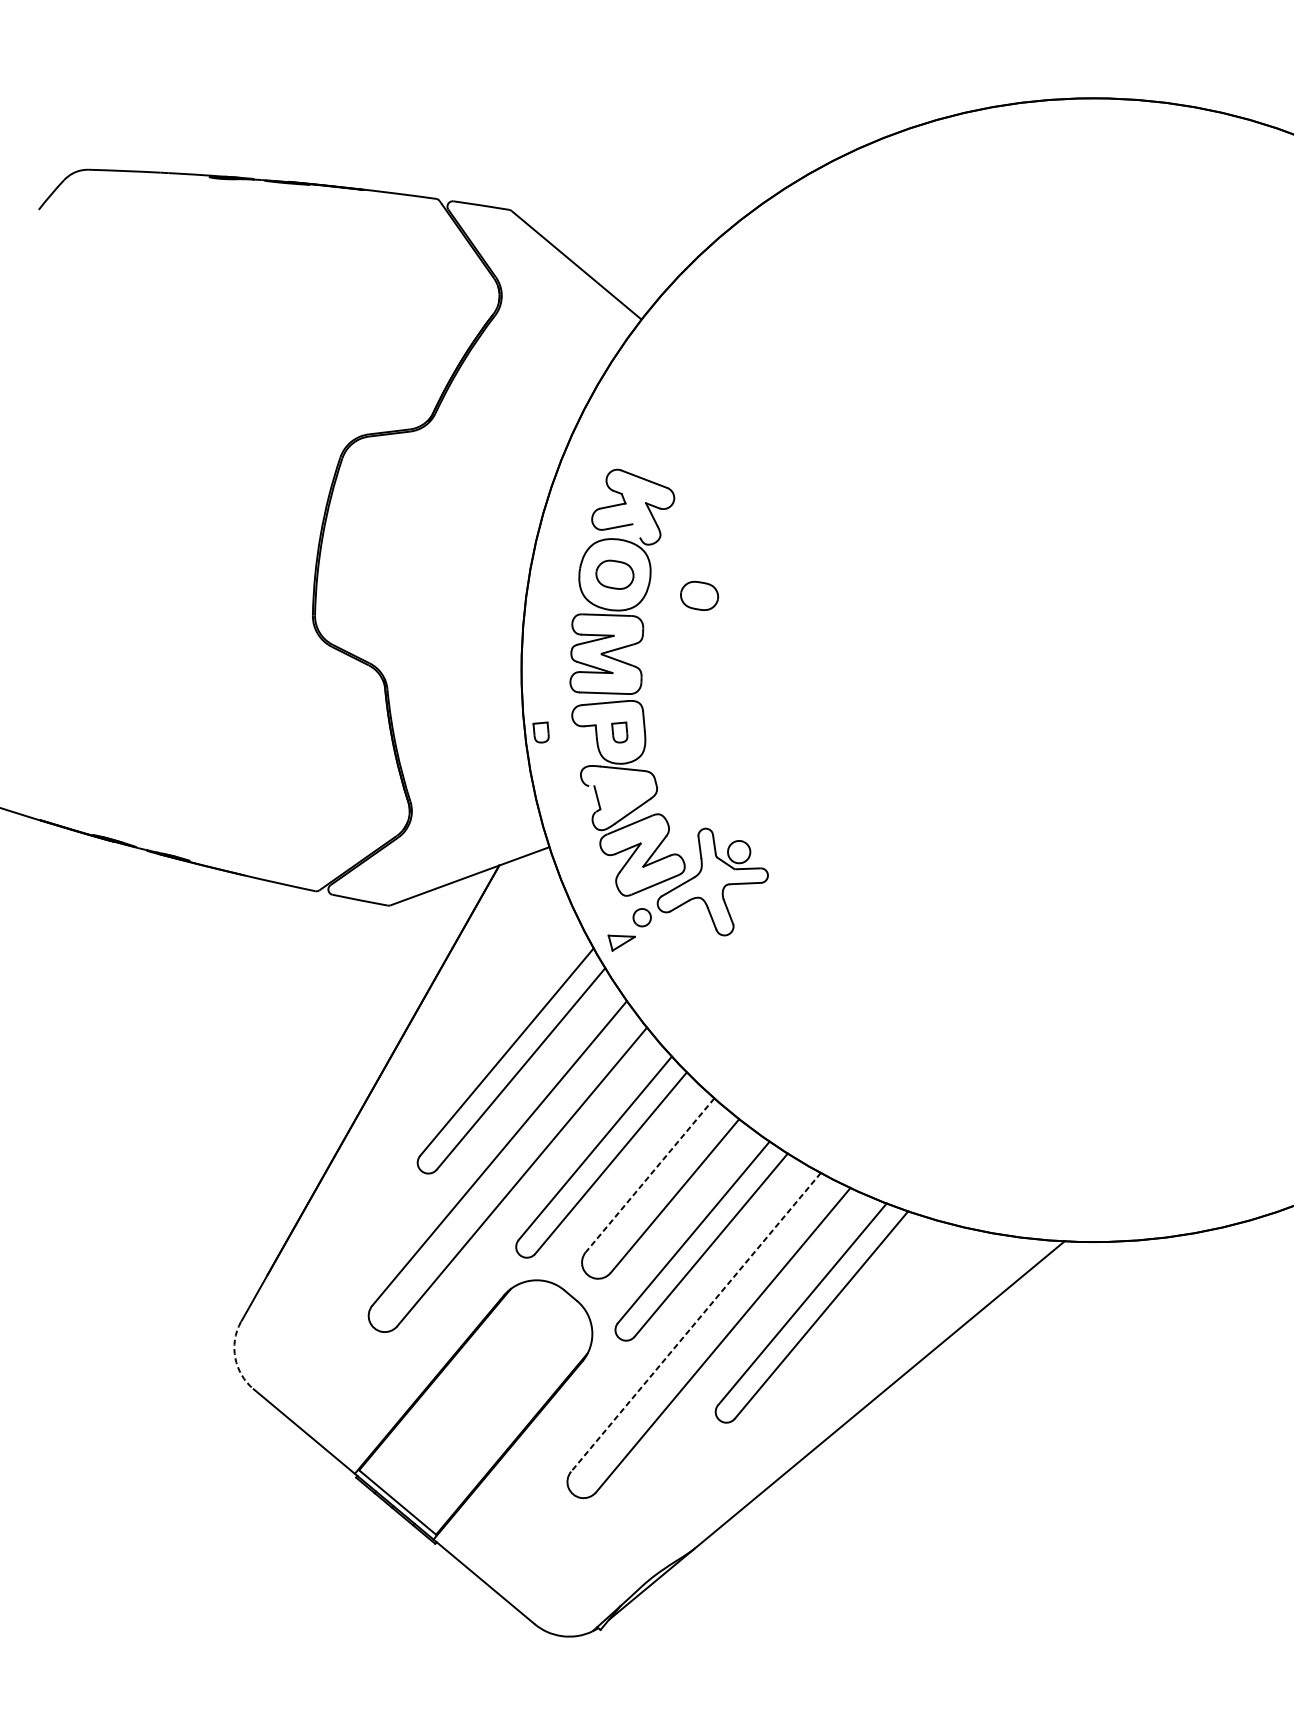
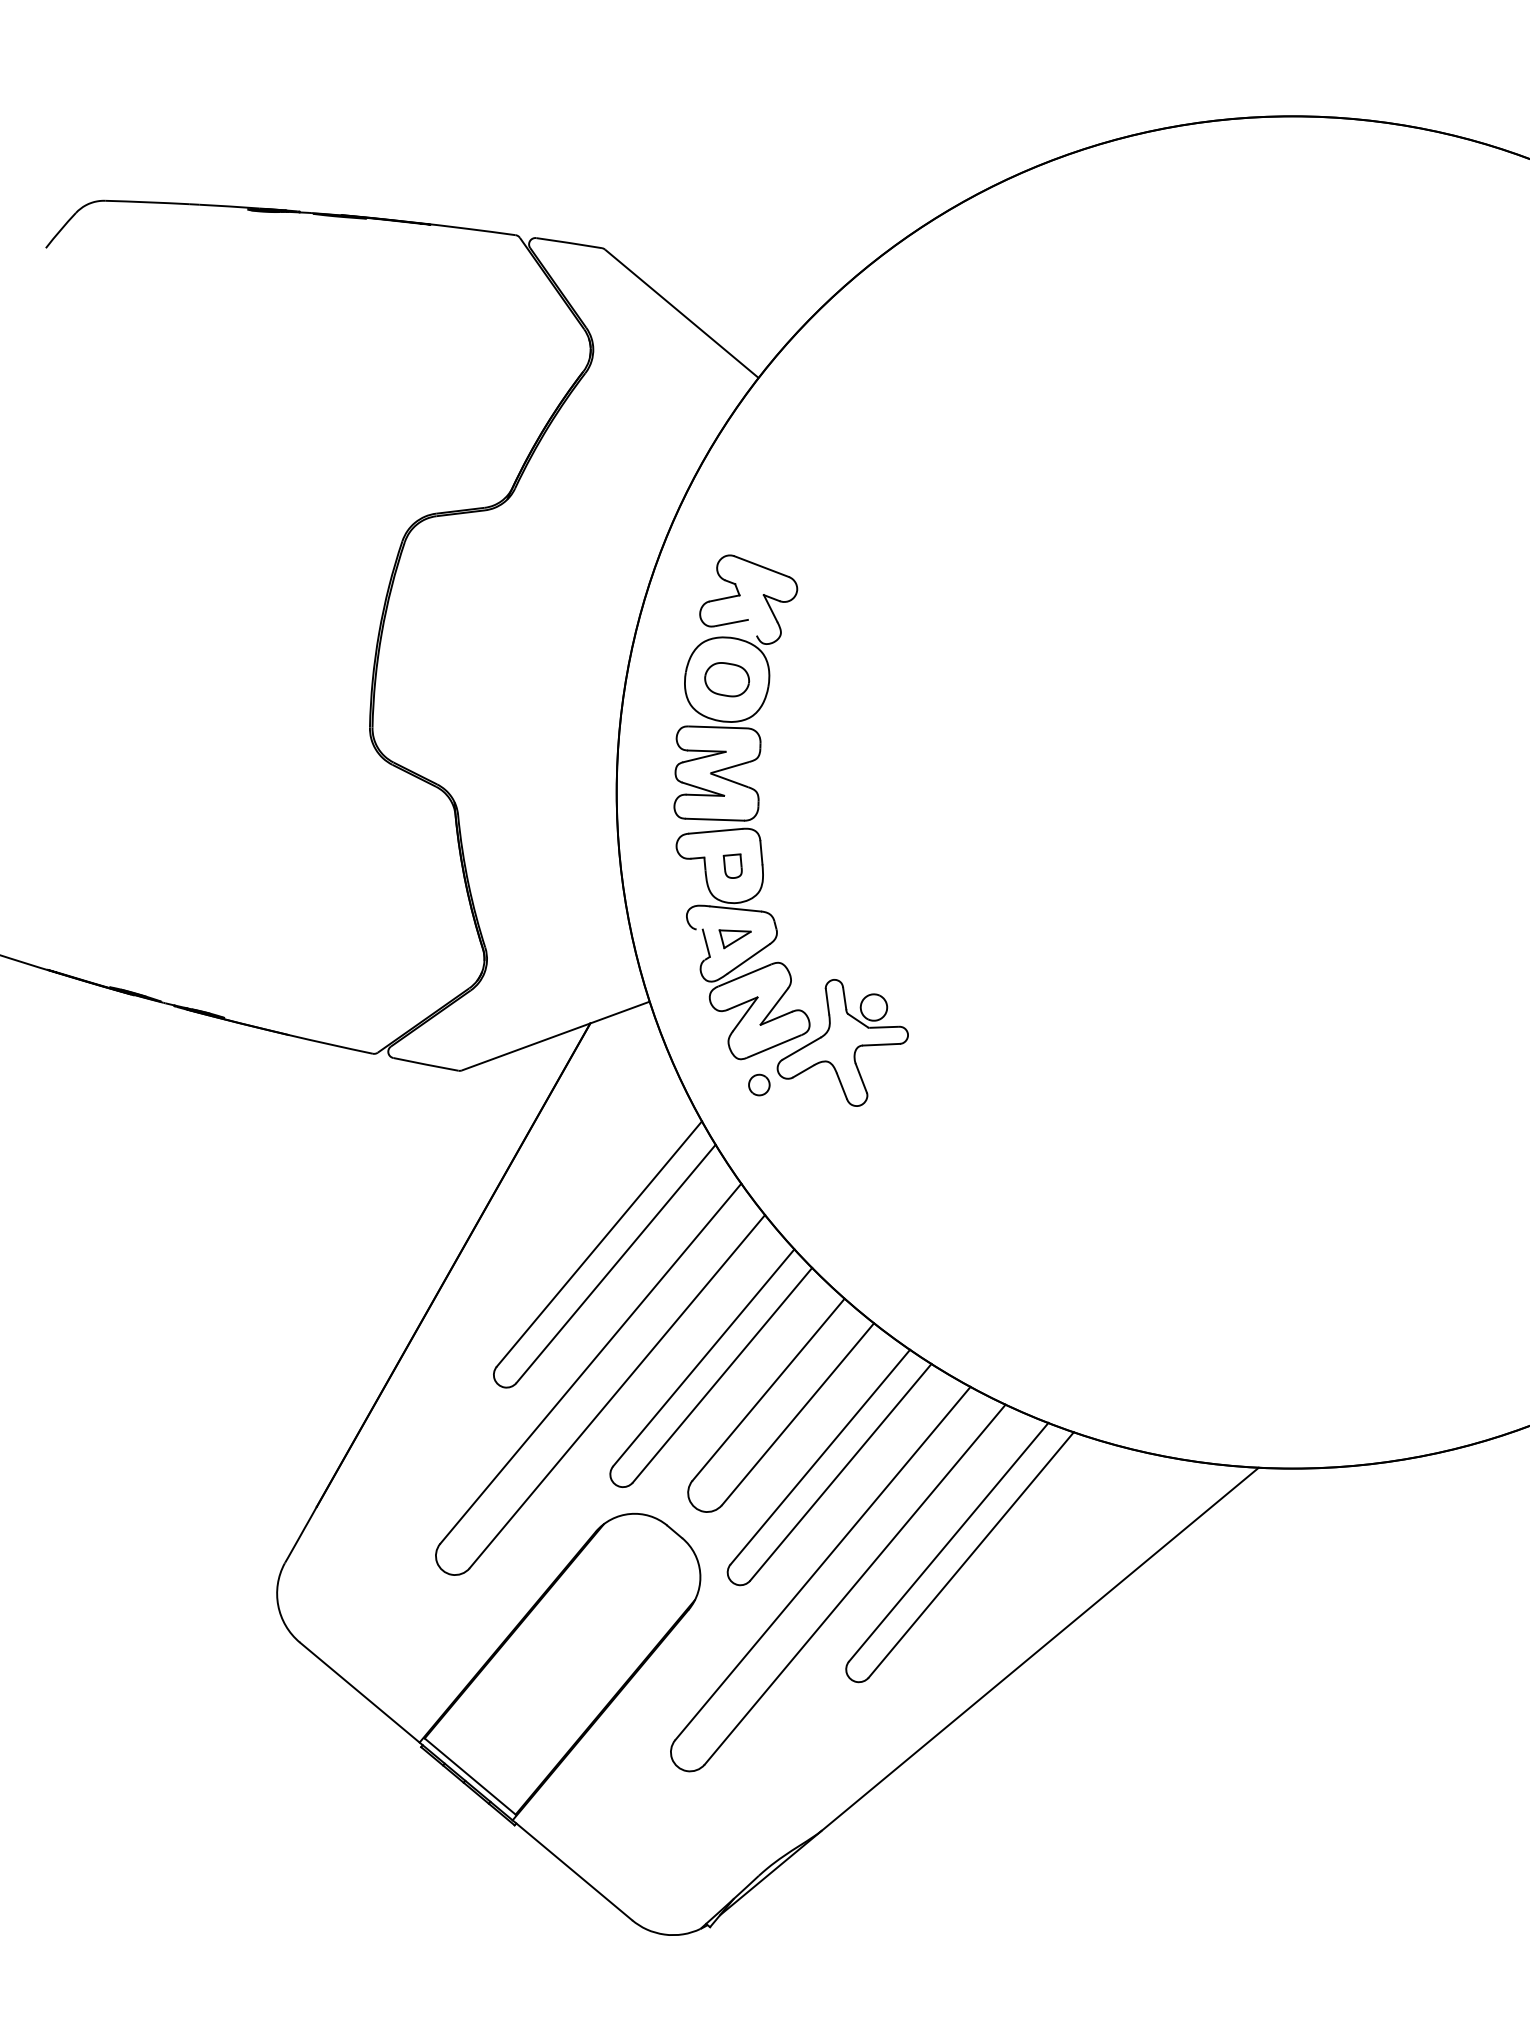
part: (699, 595) -> (827, 704), removed
part: (540, 731) -> (639, 865), removed
part: (621, 943) -> (734, 939), moved
line: (649, 1175) -> (768, 1389), dashed -> solid
line: (695, 1322) -> (822, 1563), dashed -> solid
arc: (235, 1357) -> (278, 1605), dashed -> solid

